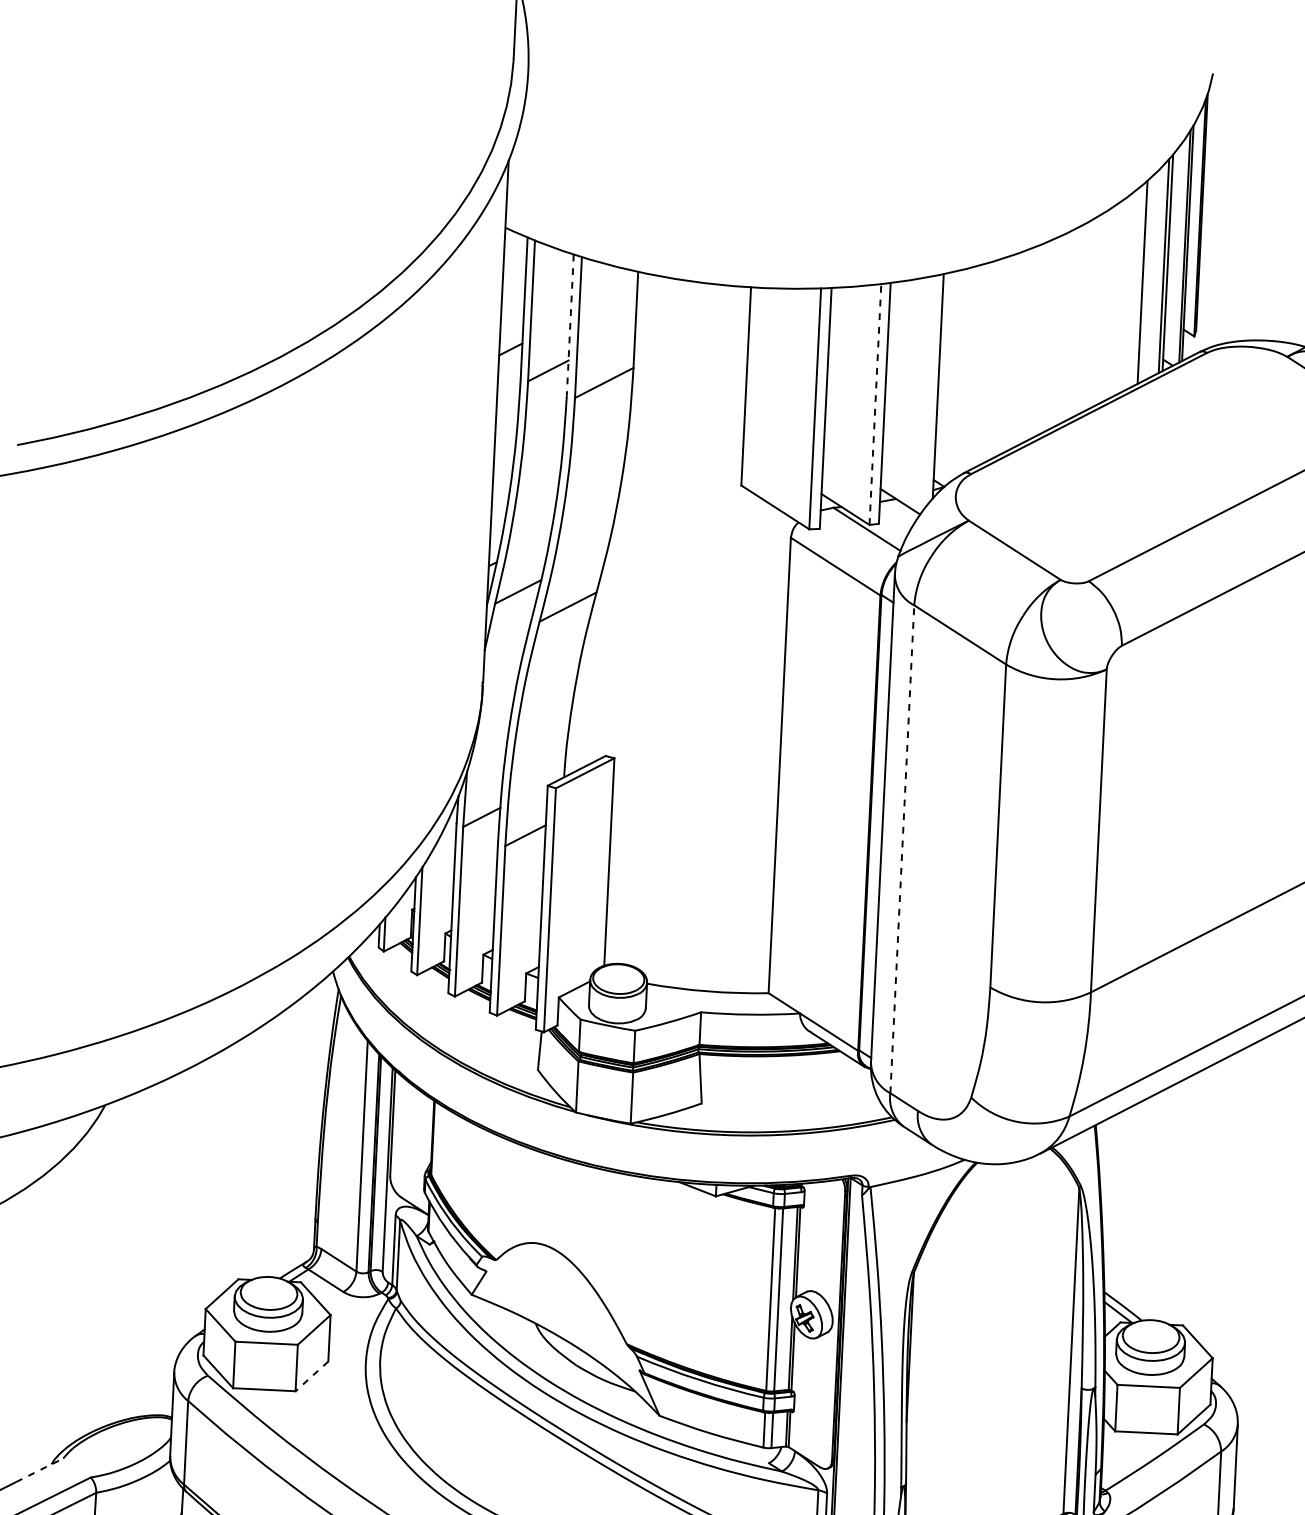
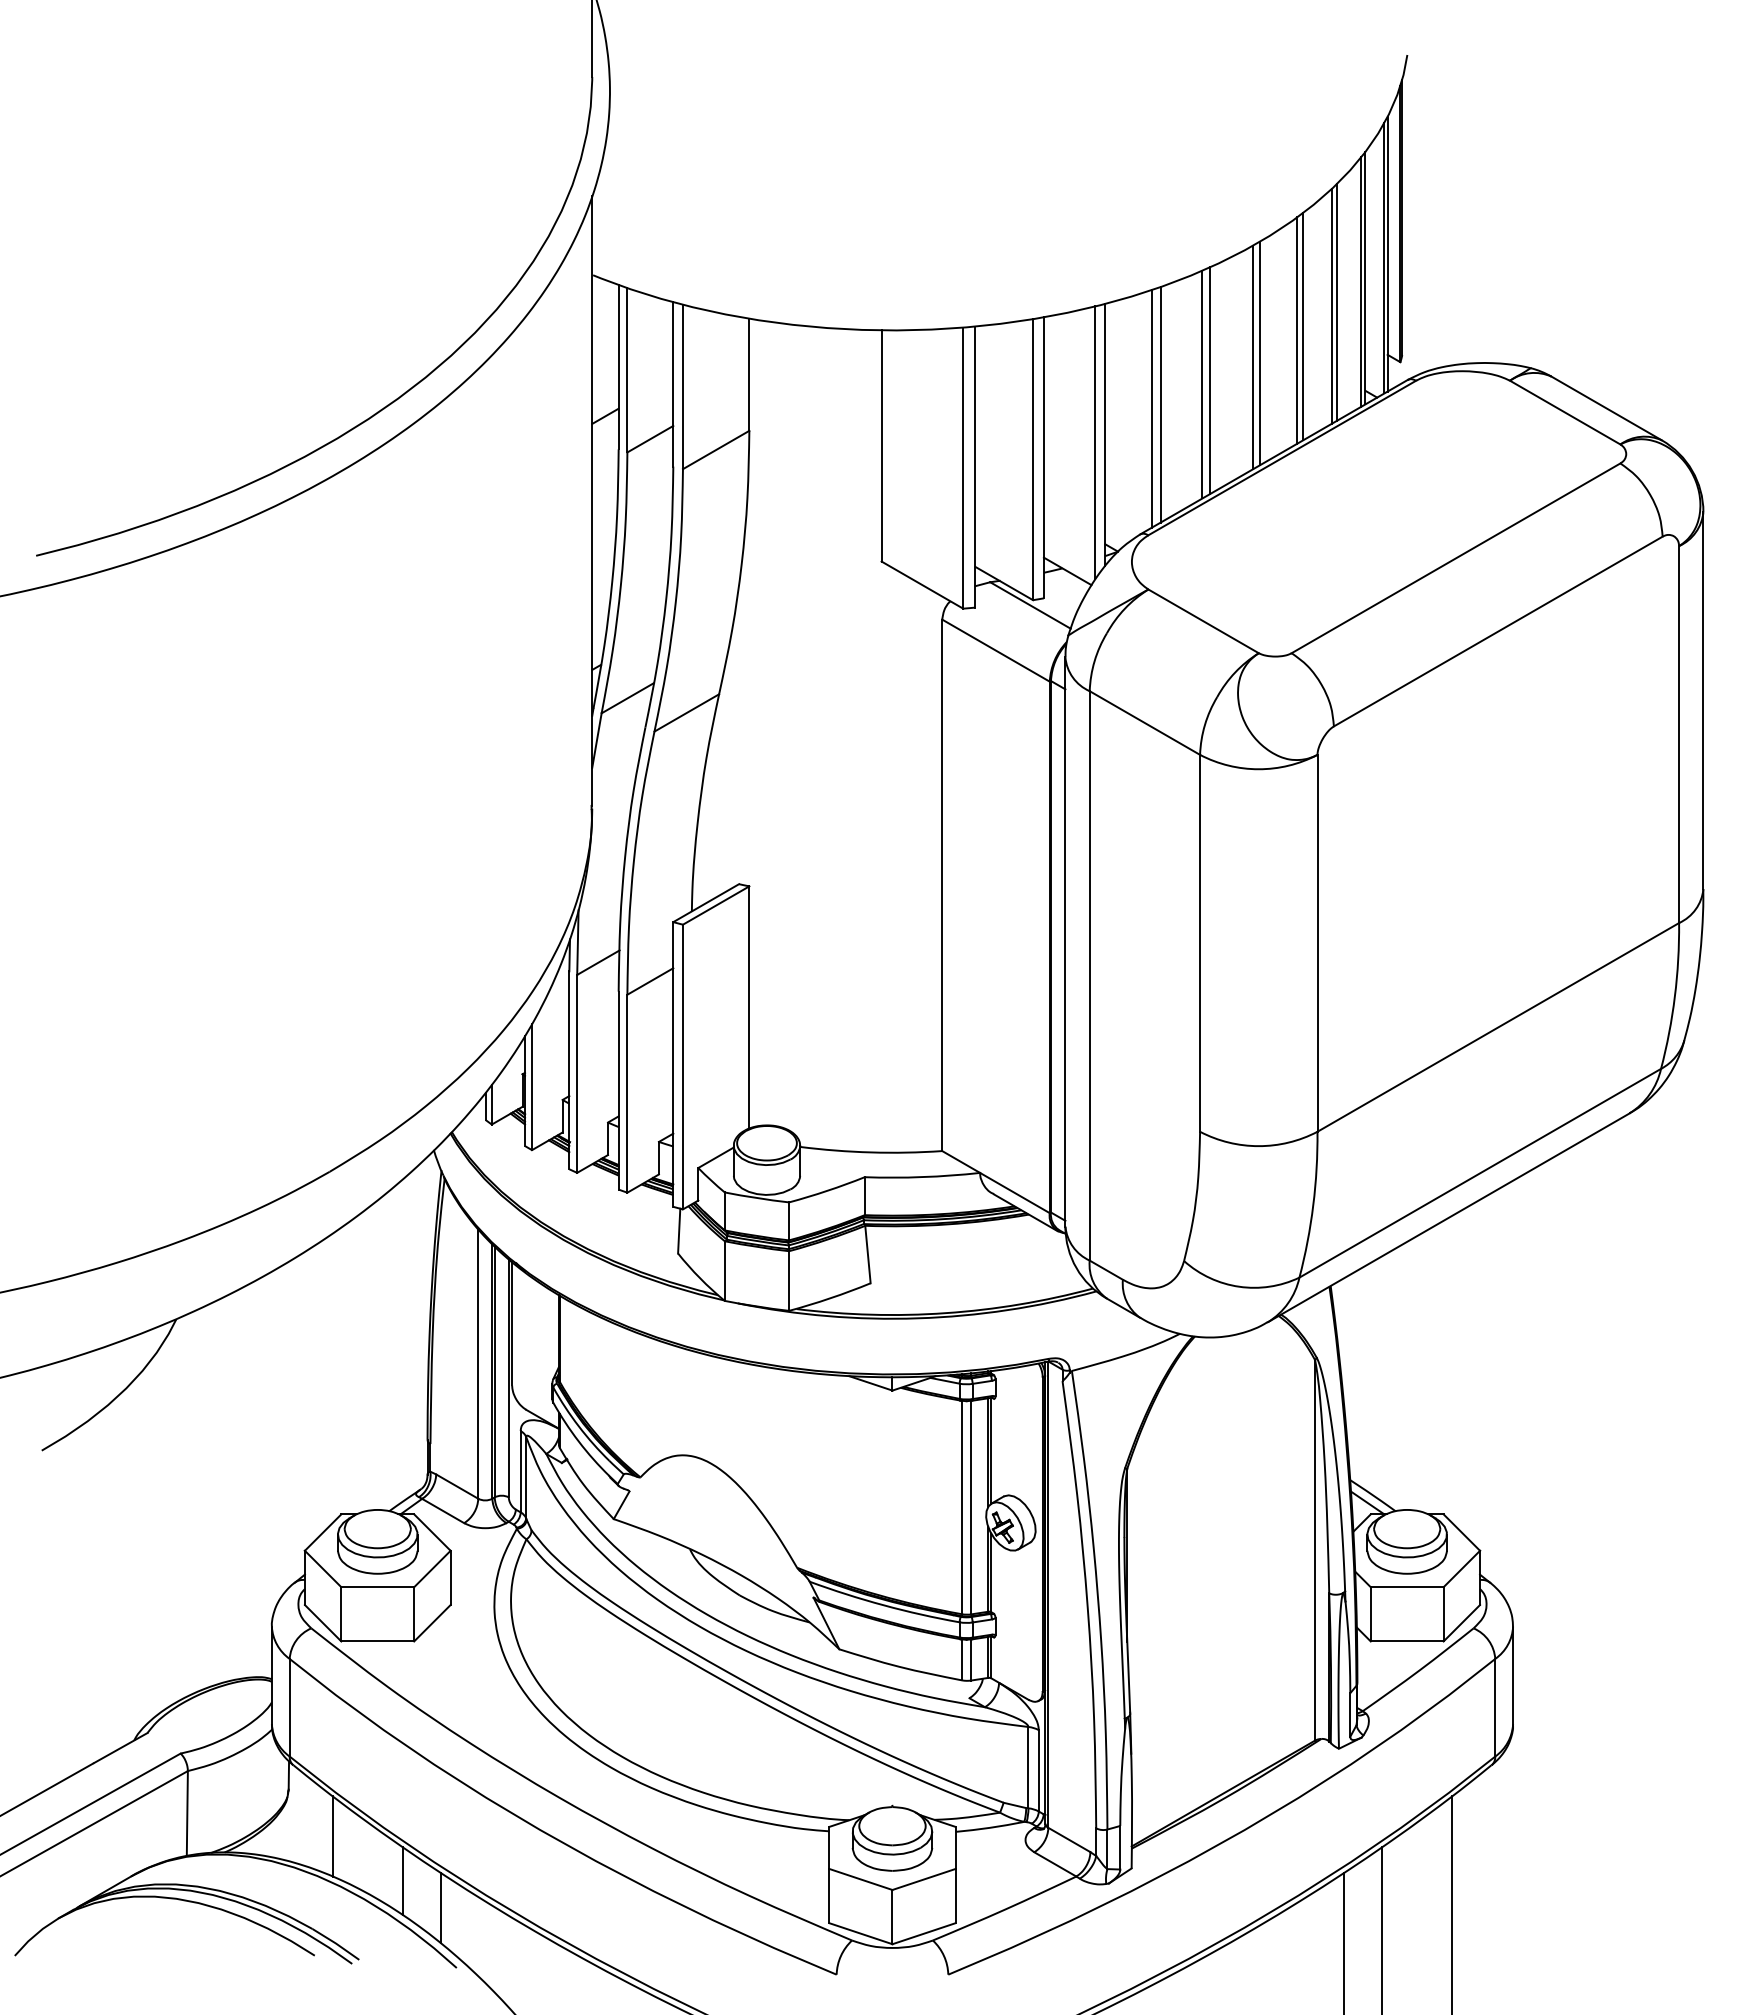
line: (1137, 284) -> (1331, 305), added
line: (1112, 301) -> (1303, 326), added
line: (1107, 304) -> (1297, 330), added
line: (1073, 323) -> (1259, 353), added
line: (570, 325) -> (673, 384), dashed -> solid
line: (1067, 326) -> (1252, 357), added
line: (1030, 344) -> (1210, 380), added
line: (1023, 347) -> (1202, 384), added
line: (986, 362) -> (1160, 404), added
line: (979, 365) -> (1151, 408), added
line: (929, 392) -> (1095, 442), added
line: (875, 404) -> (1033, 459), dashed -> solid
line: (902, 848) -> (1089, 975), dashed -> solid
line: (312, 1376) -> (432, 1623), dashed -> solid
line: (39, 1470) -> (120, 1748), dashed -> solid

